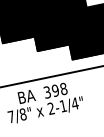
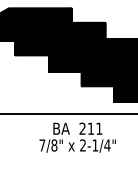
text: (55, 90) -> (90, 128), 398 -> 211

